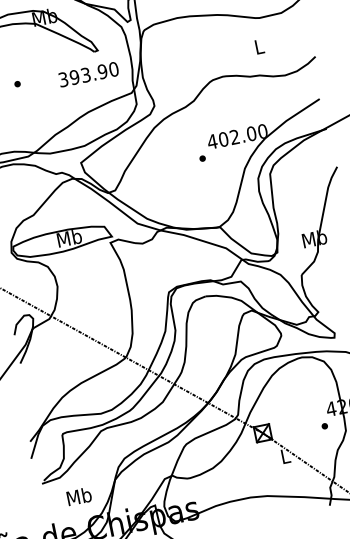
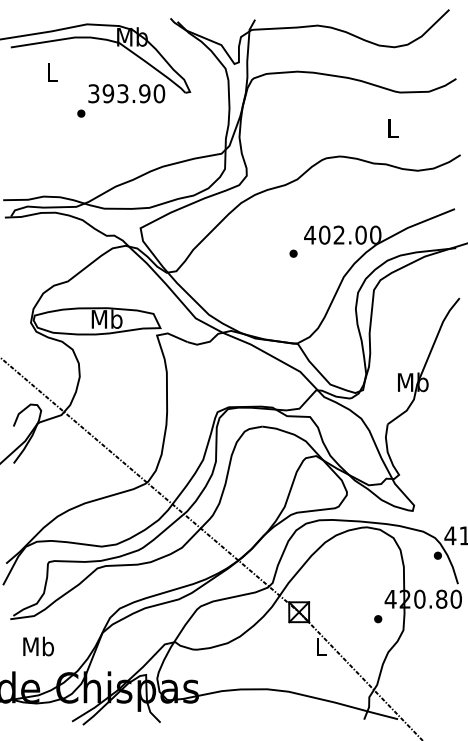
text: (88, 74) -> (126, 93), moved
text: (79, 496) -> (38, 646), moved

